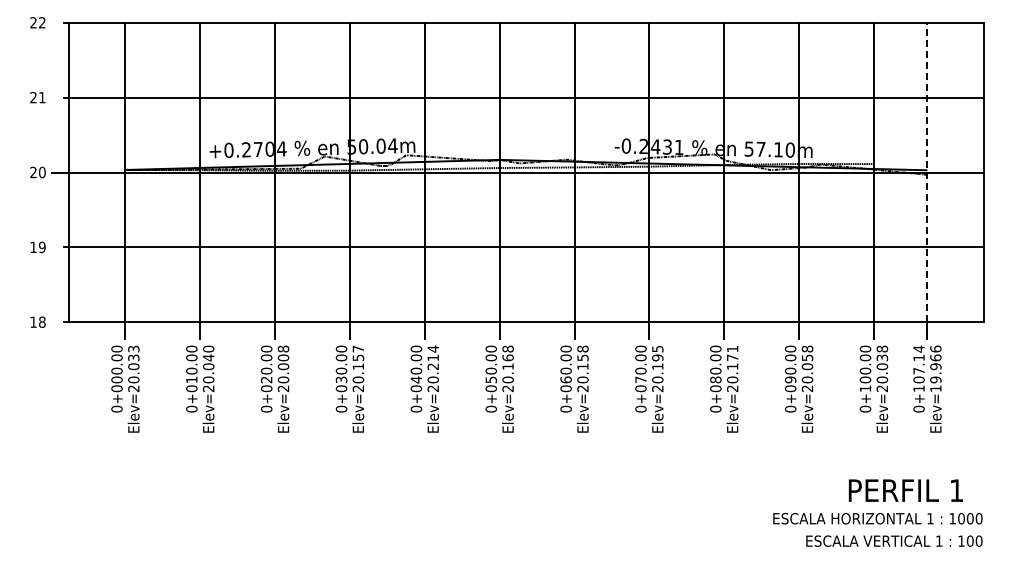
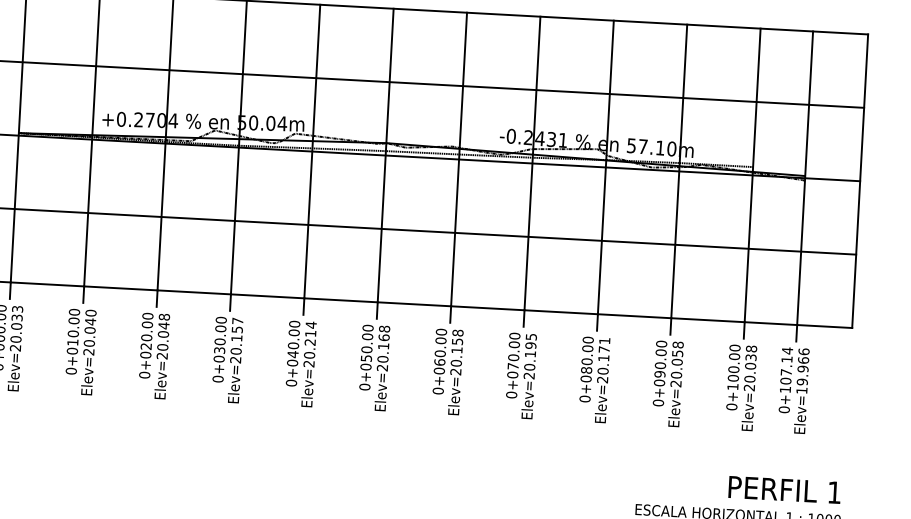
line: (927, 172) -> (805, 178), dashed -> solid
text: (283, 357) -> (163, 325), Elev=20.008 -> Elev=20.048
text: (905, 490) -> (784, 489), moved

